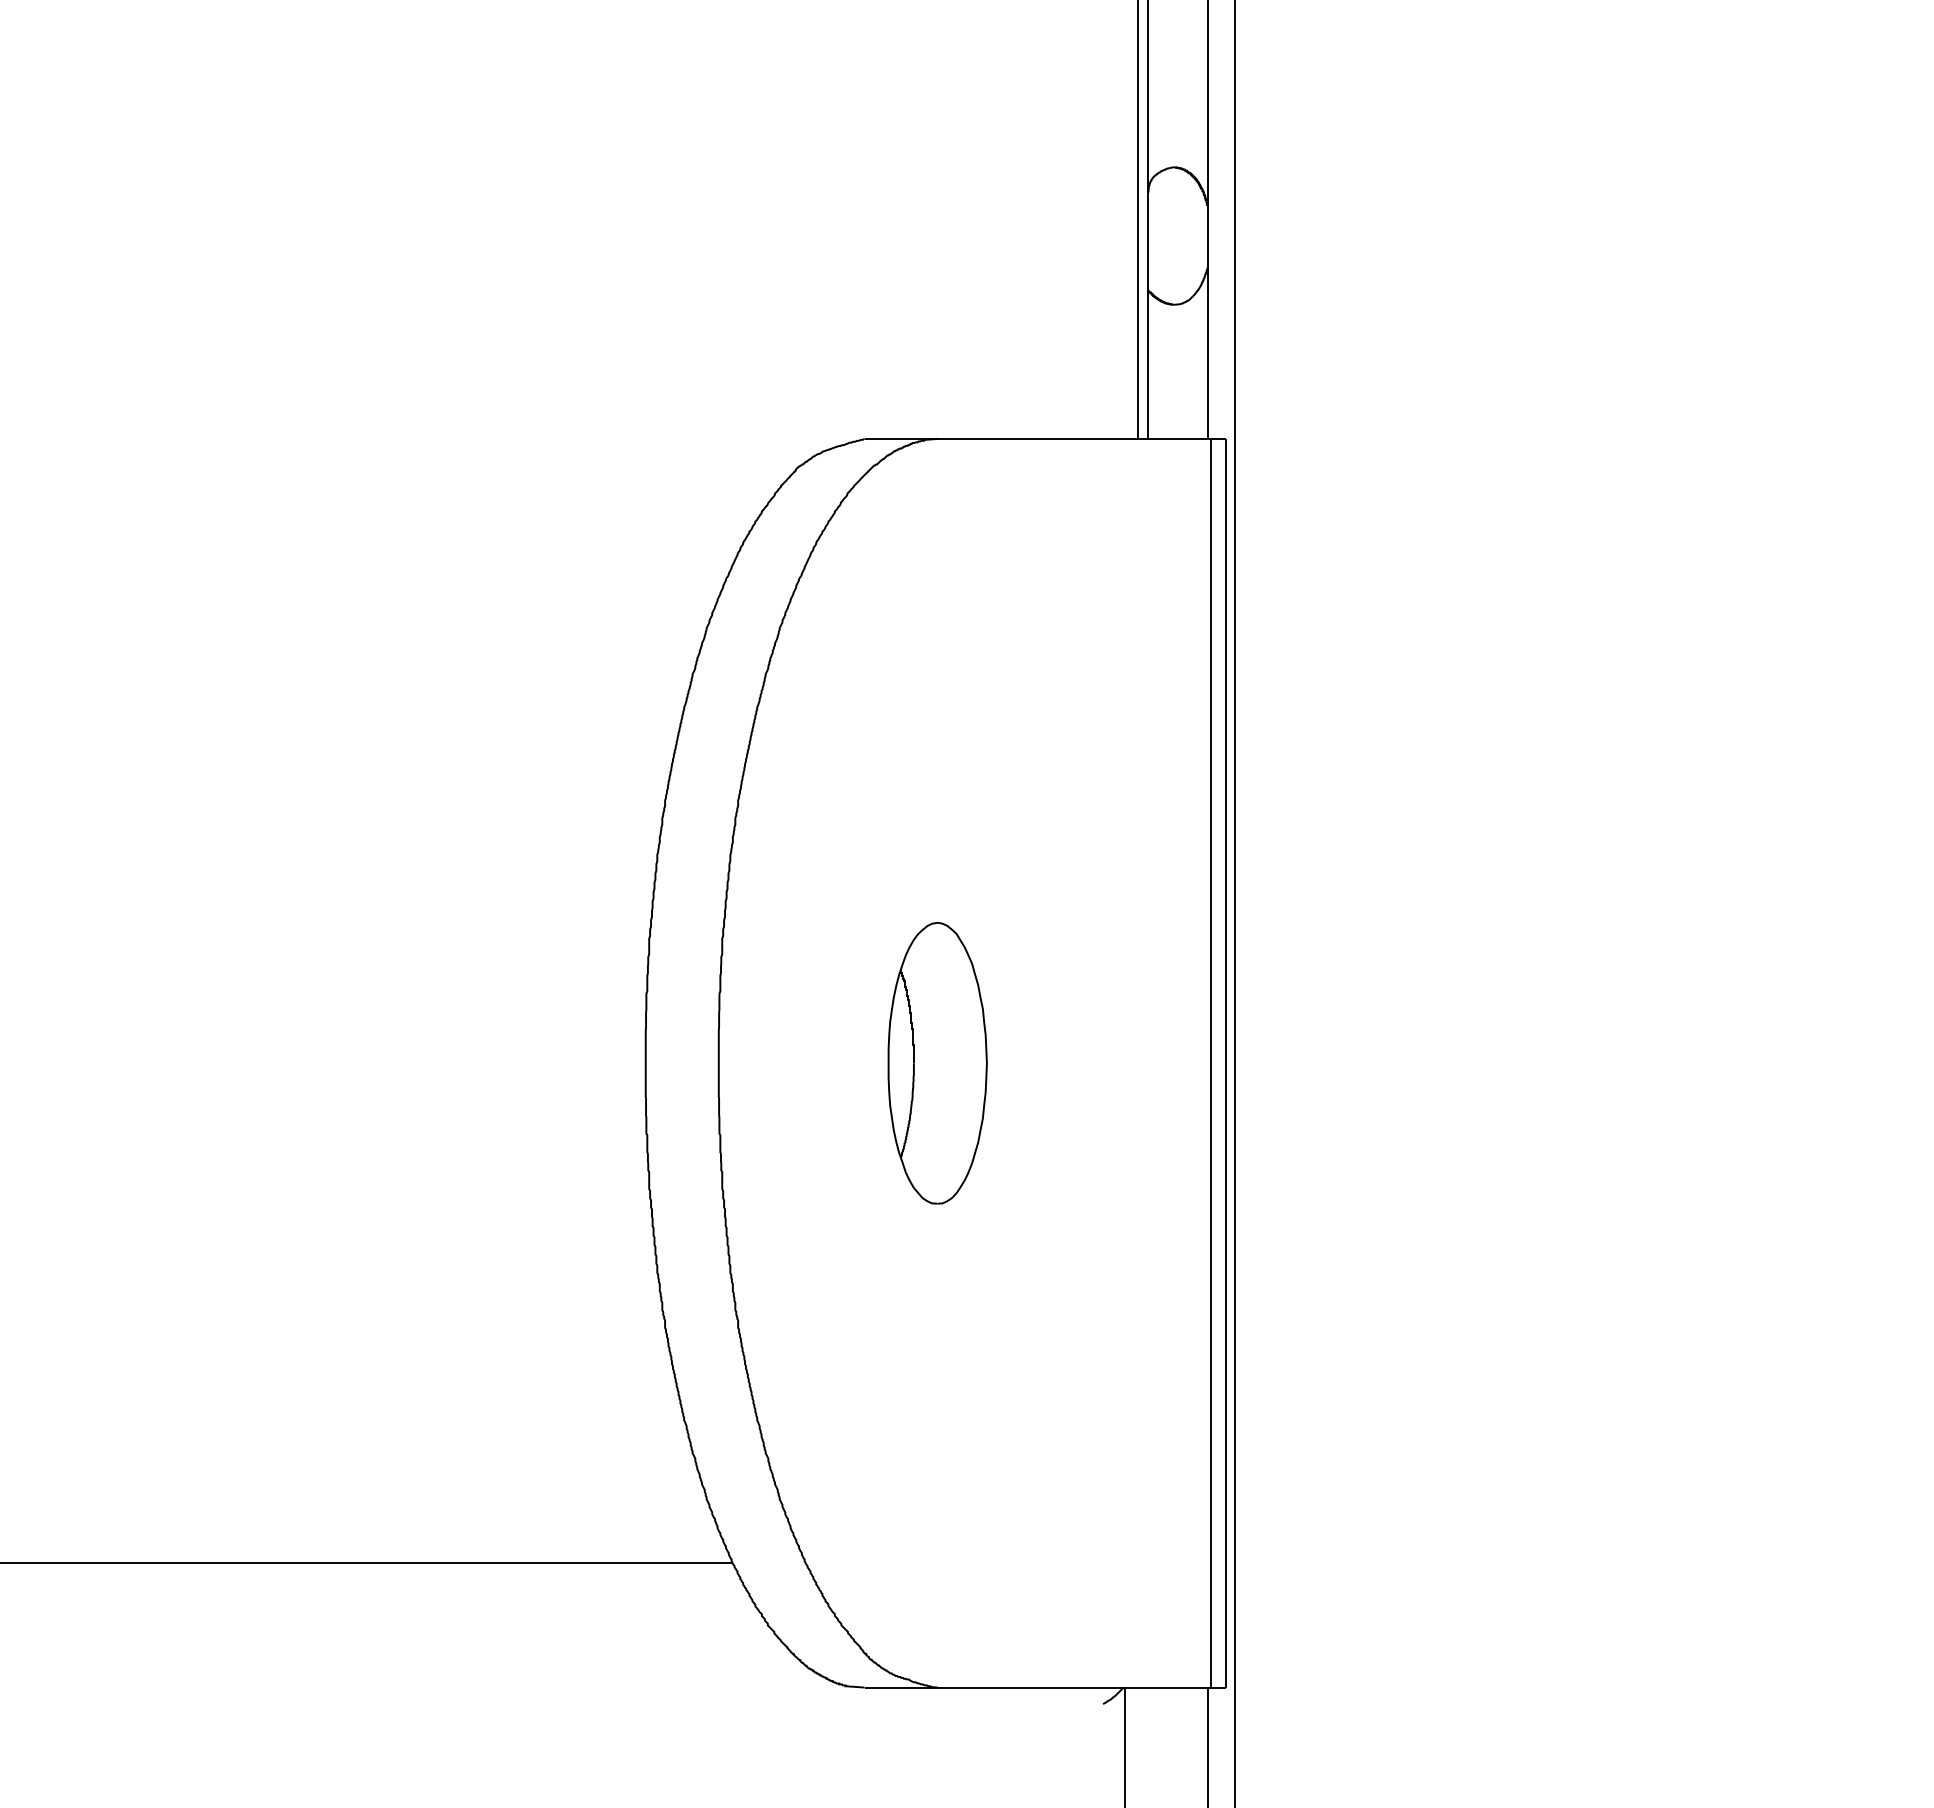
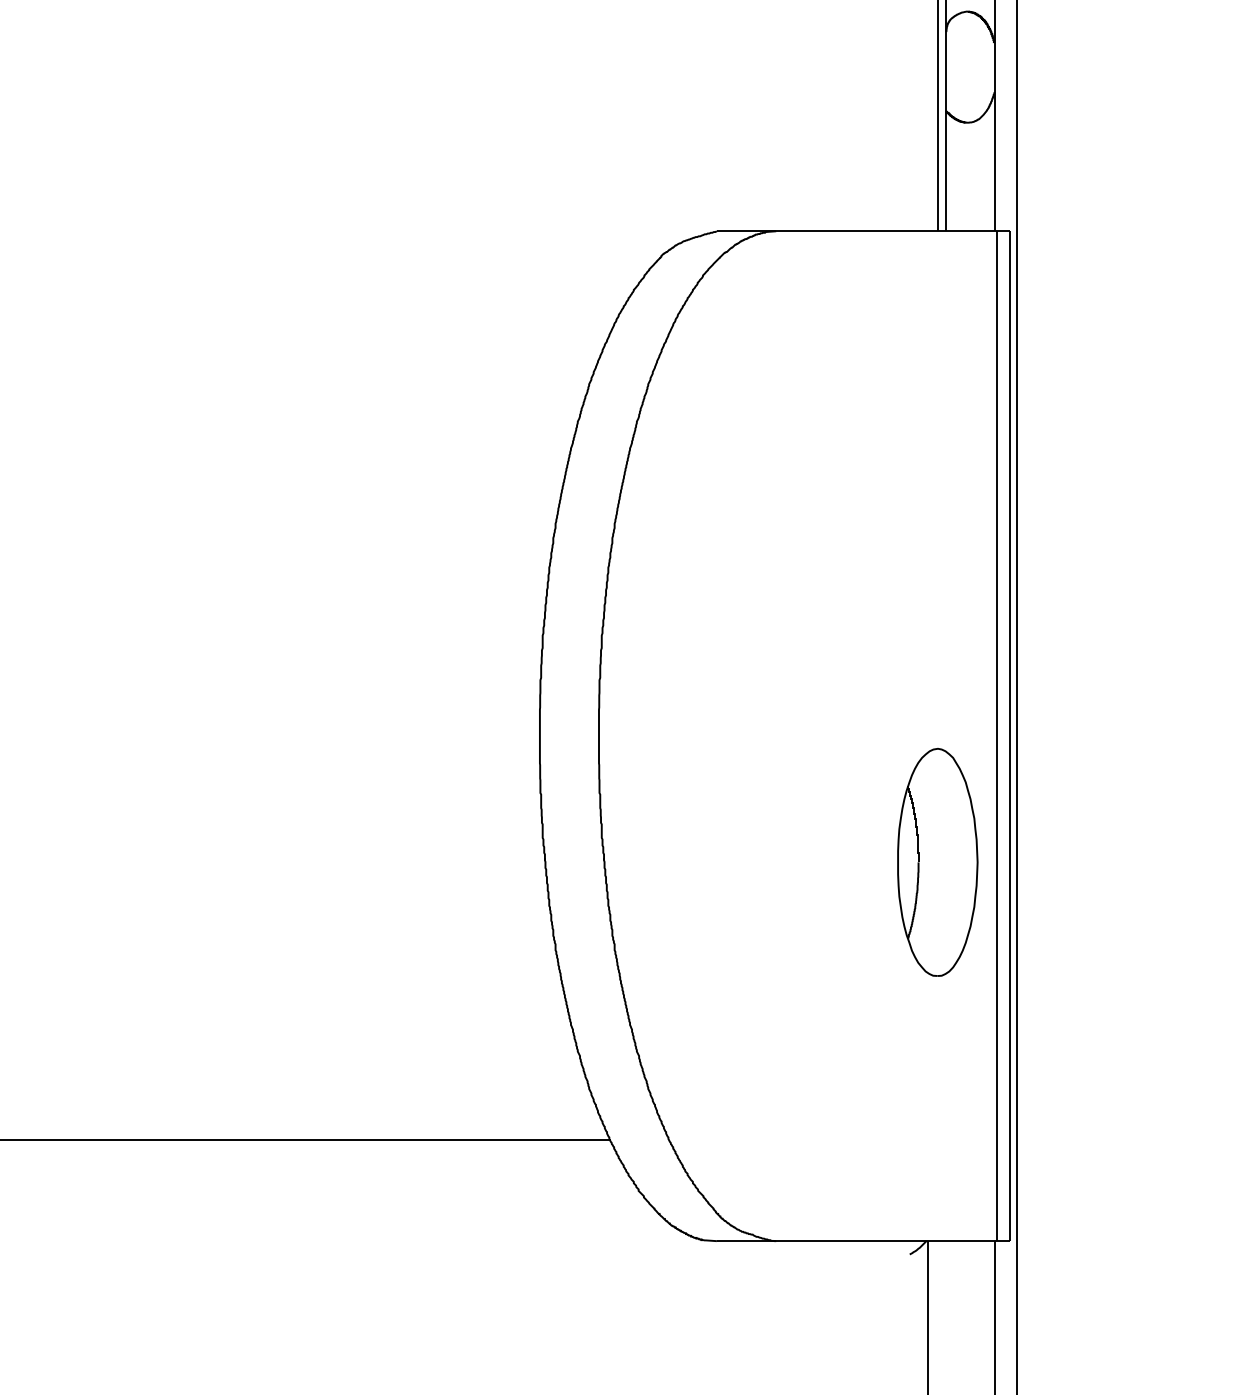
part: (937, 1062) -> (937, 861), moved

